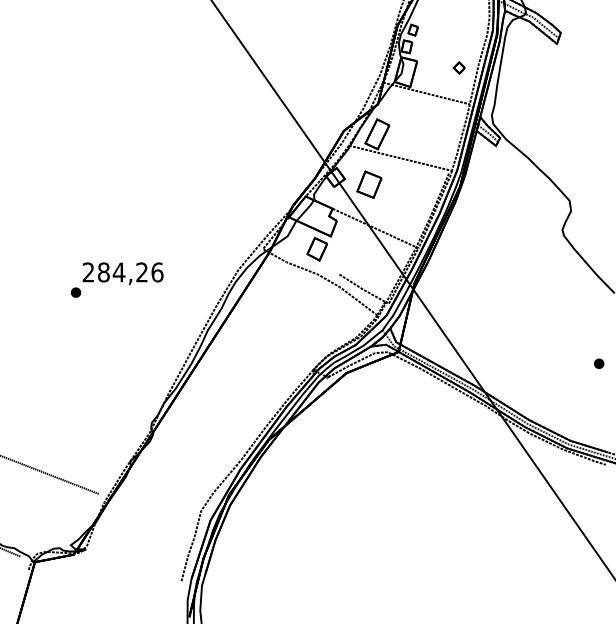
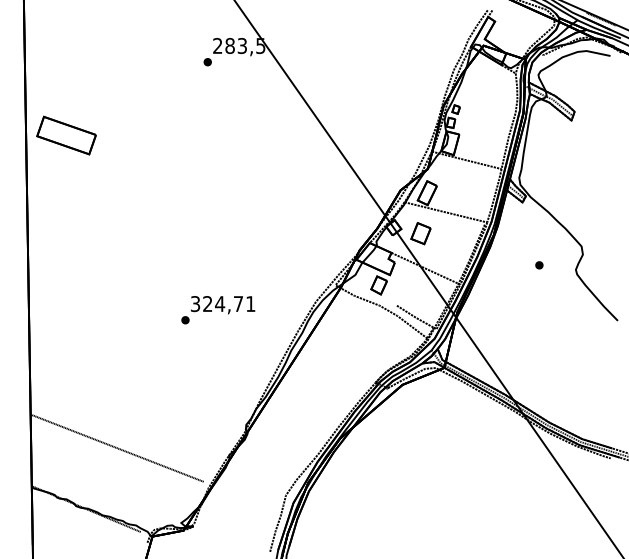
part: (458, 67) -> (492, 139), removed
text: (123, 273) -> (223, 304), 284,26 -> 324,71
part: (599, 363) -> (539, 265), moved

